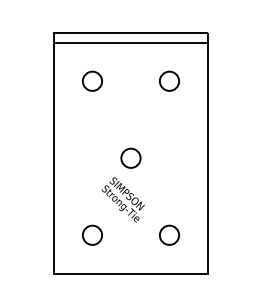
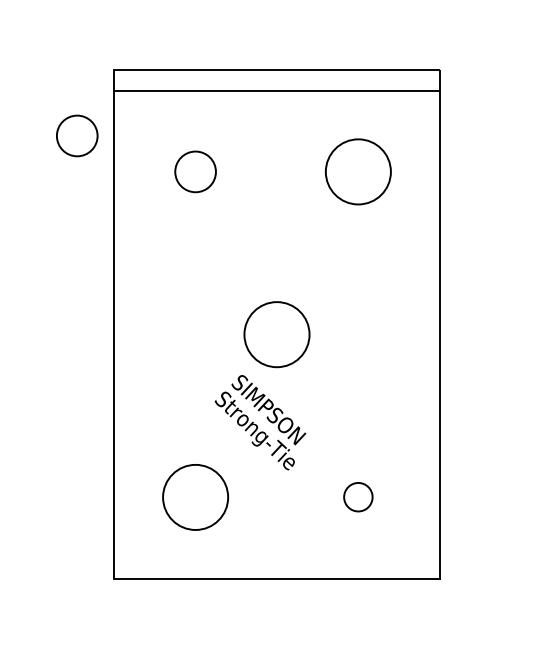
circle: (36, 63) -> (77, 134), added
circle: (169, 80) -> (358, 170), size x1.6
circle: (130, 157) -> (275, 332), size x1.6
circle: (92, 234) -> (195, 495), size x1.6
circle: (169, 234) -> (358, 495), size x0.7

